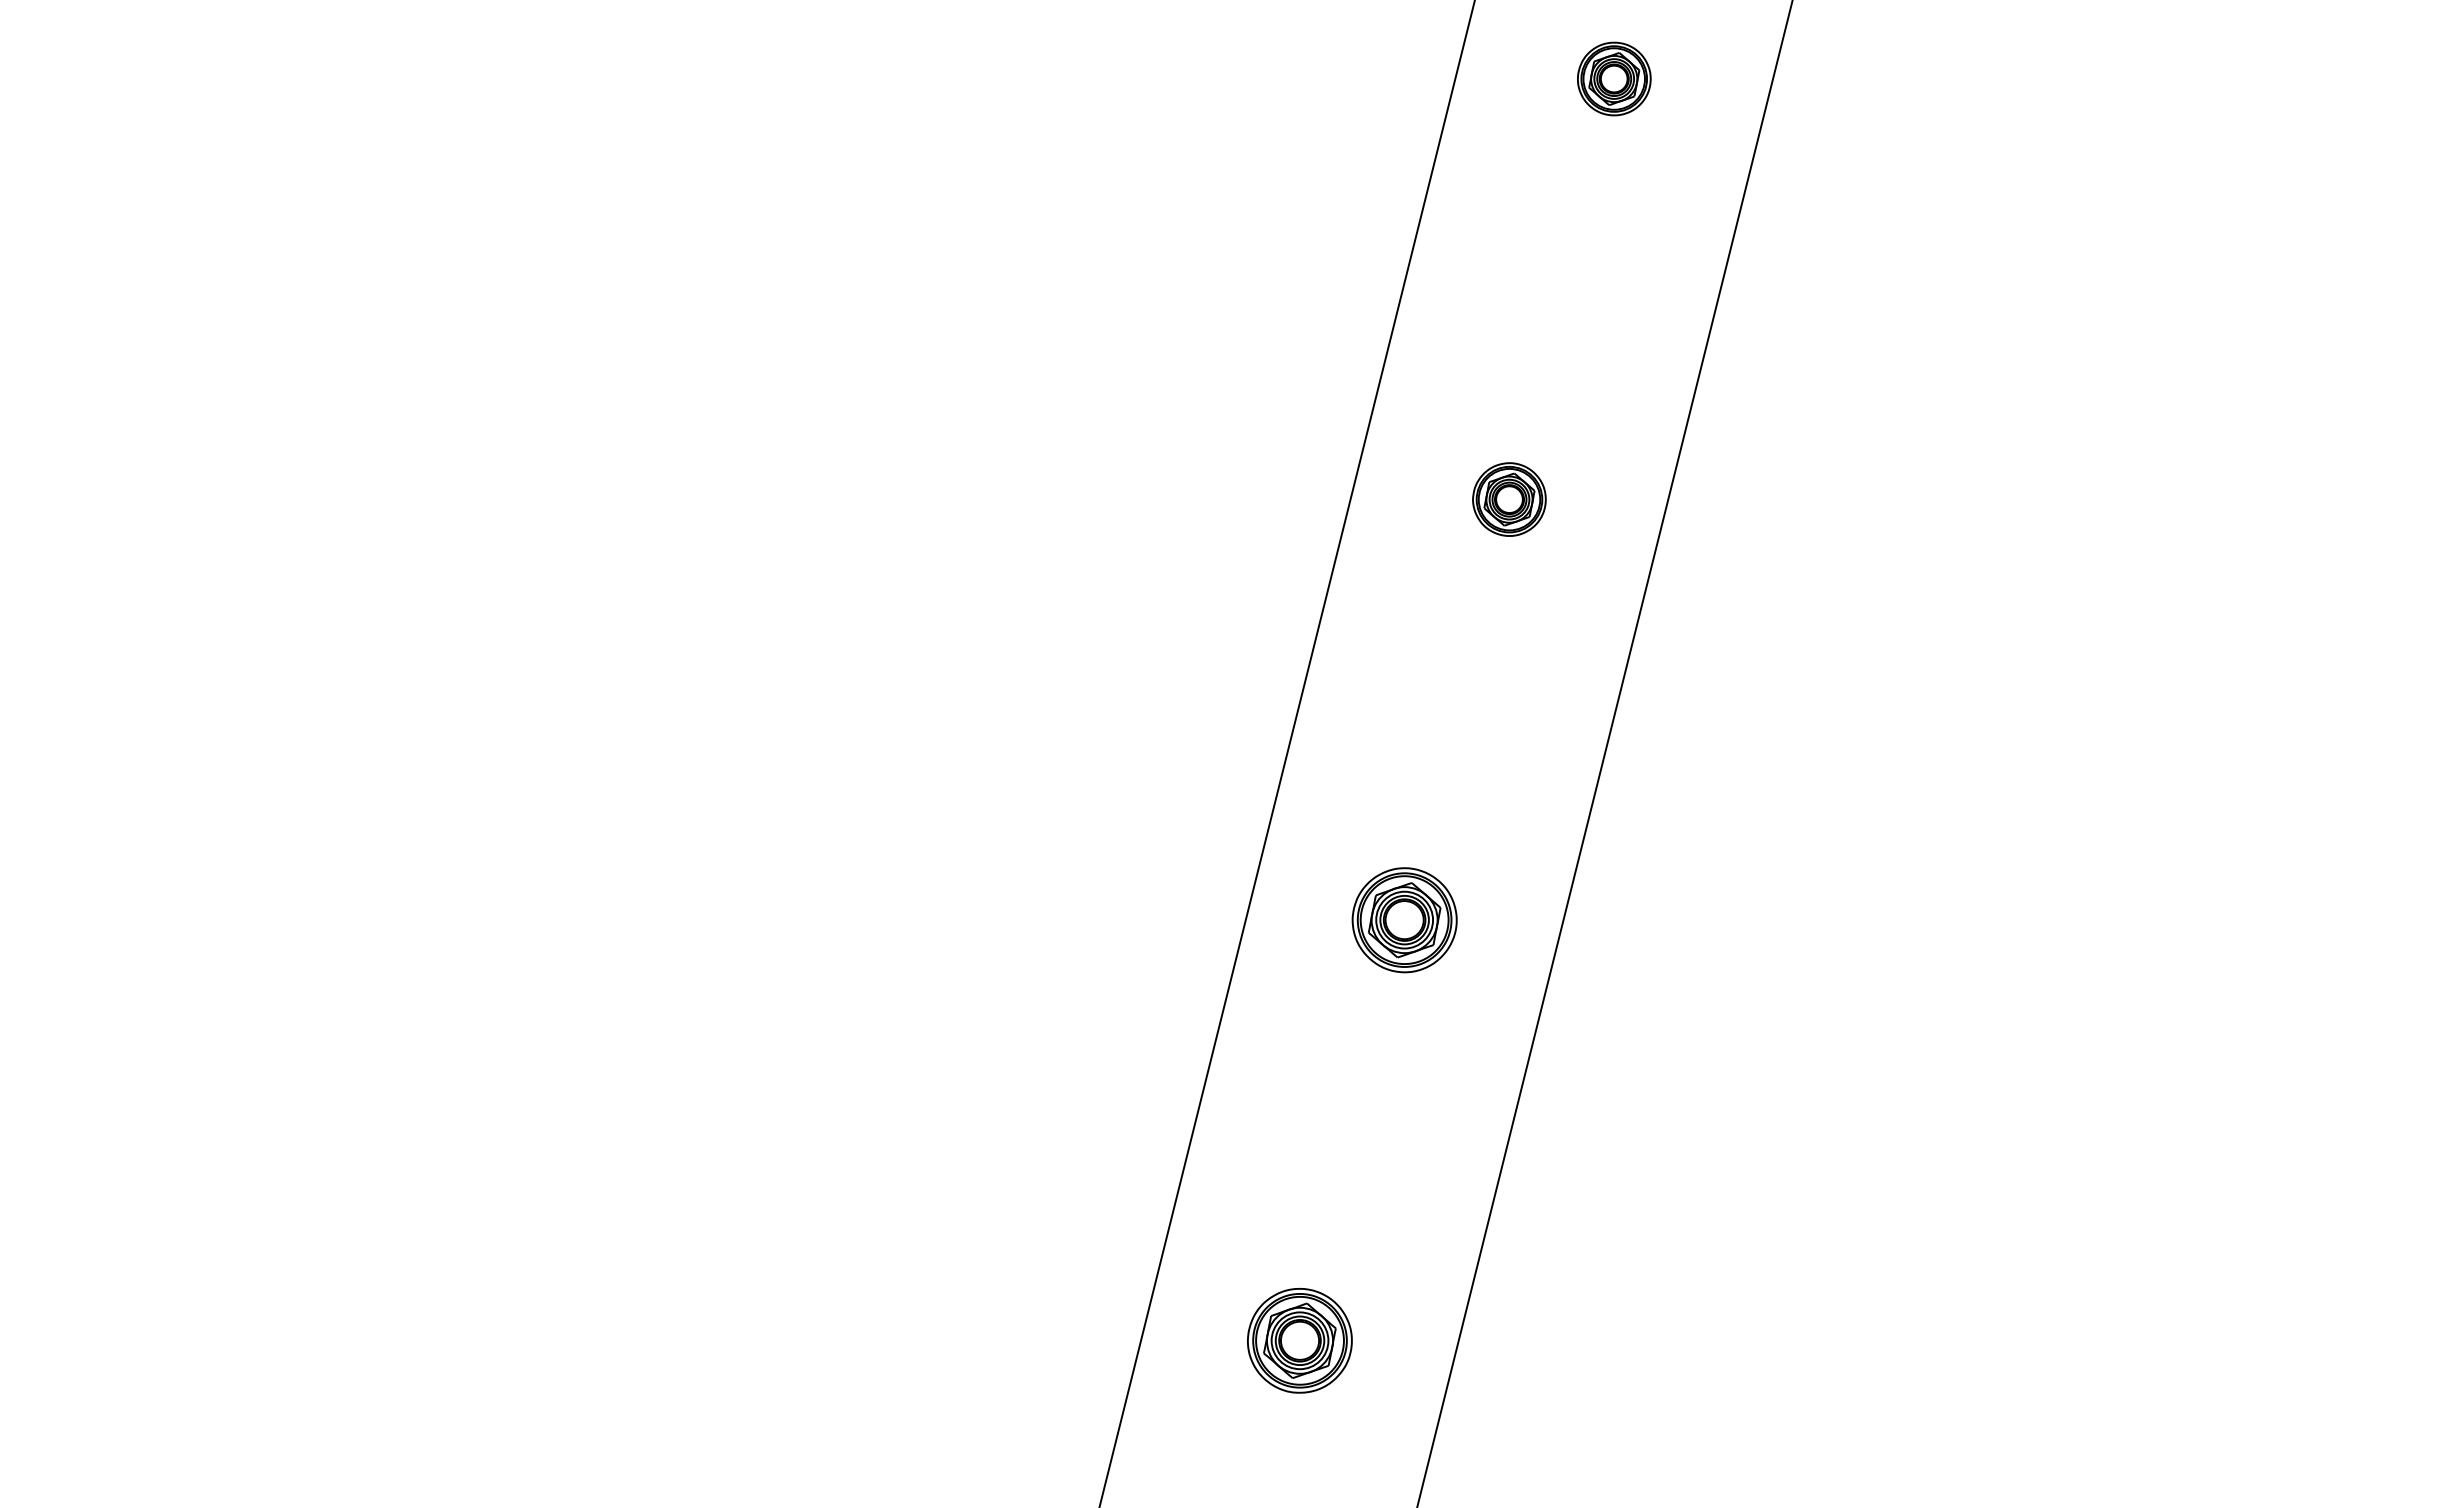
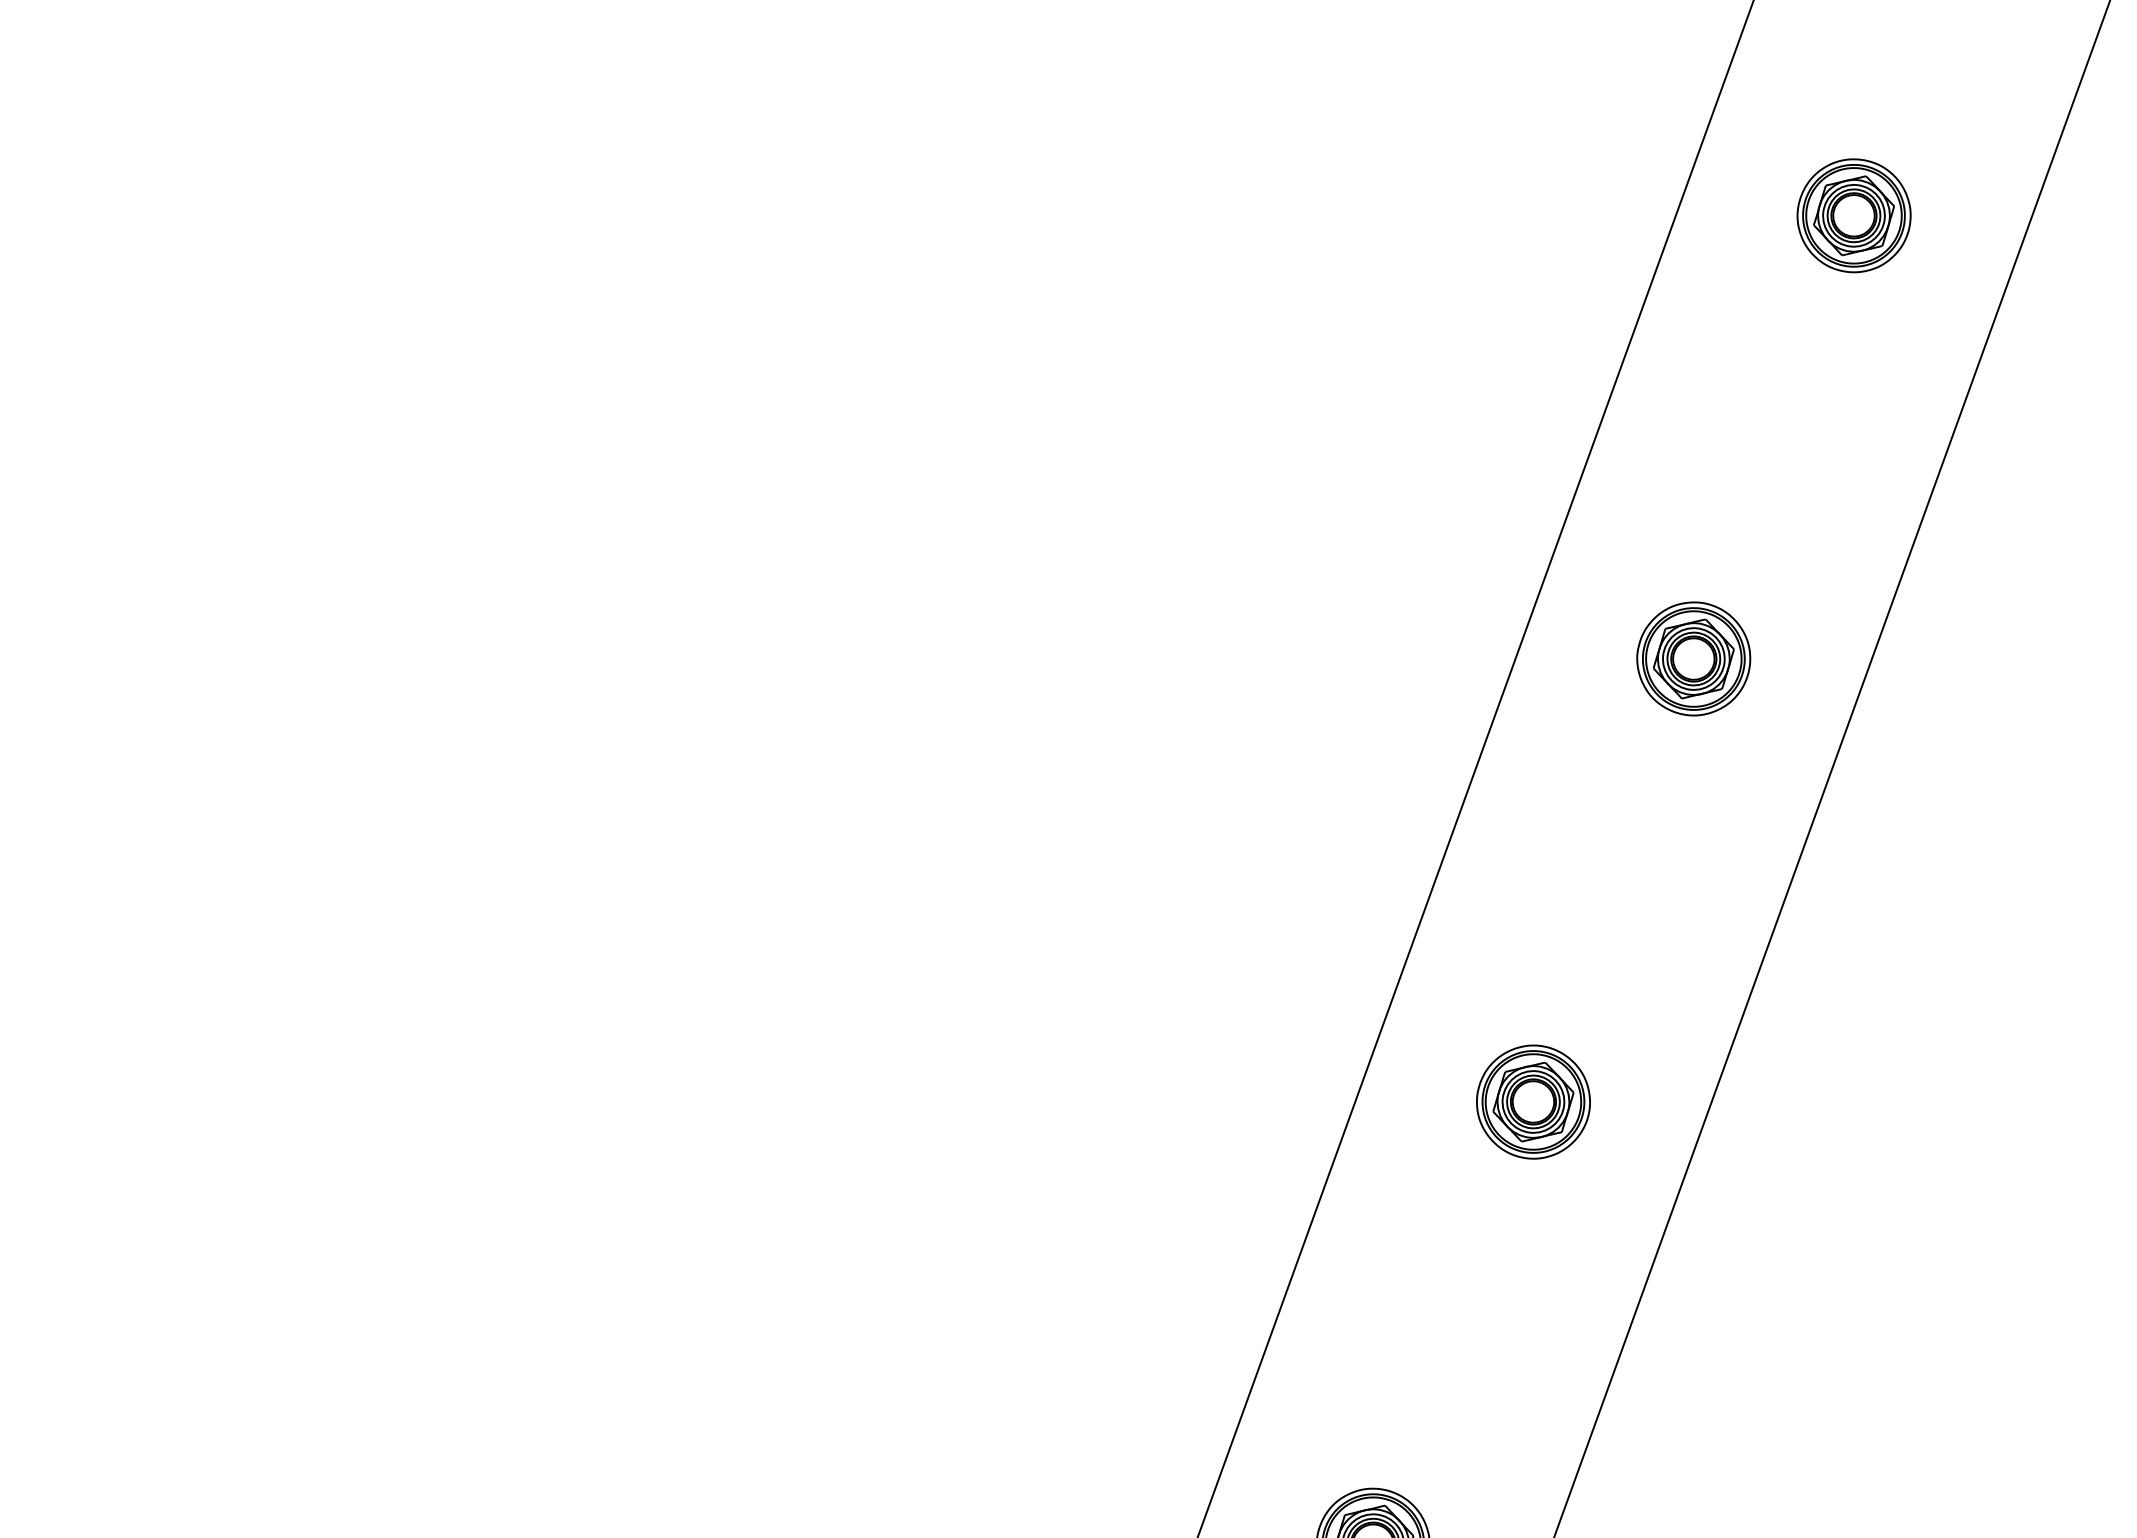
part: (1614, 78) -> (1854, 215), size x1.43
part: (1509, 499) -> (1693, 658), size x1.43

